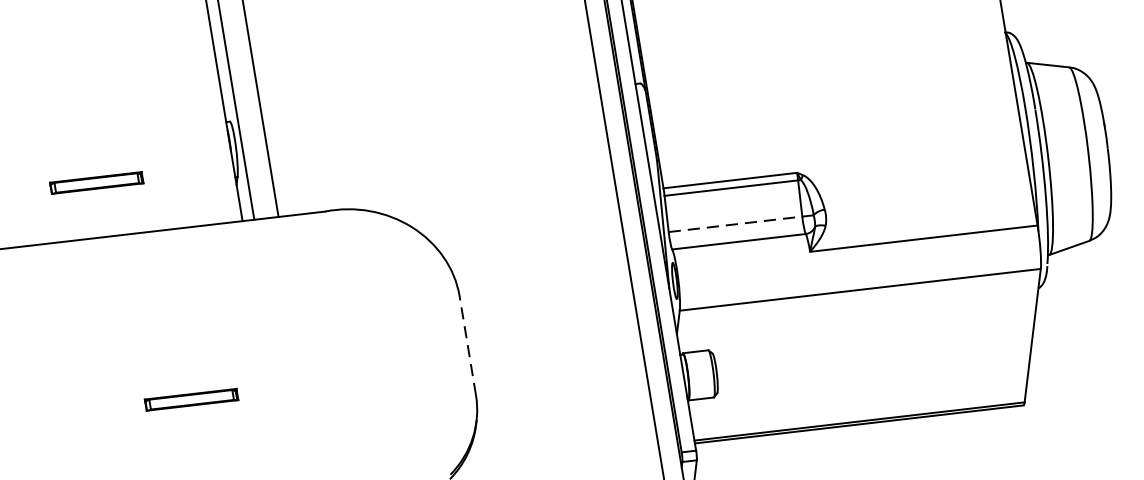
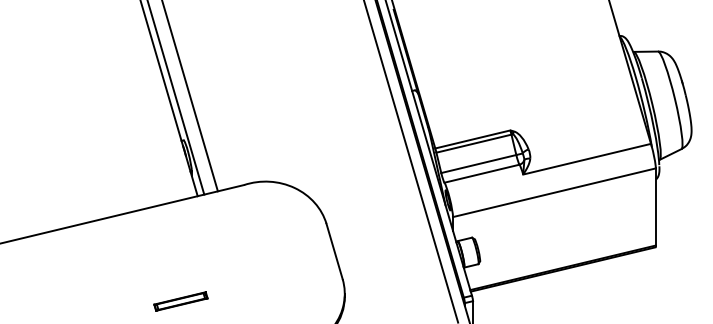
part: (95, 182) -> (111, 184), removed
line: (734, 225) -> (478, 164), dashed -> solid
line: (467, 345) -> (334, 251), dashed -> solid

